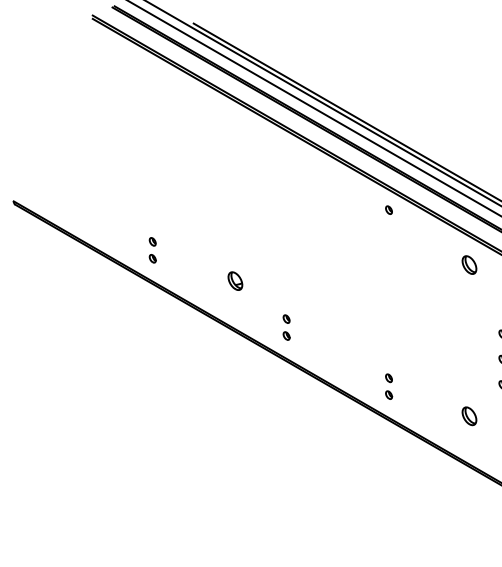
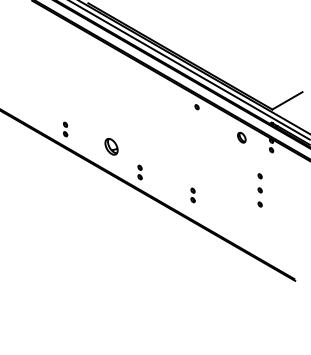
part: (235, 280) -> (111, 146), size x1.6
part: (388, 386) -> (192, 195), moved
part: (468, 415) -> (241, 221), removed

